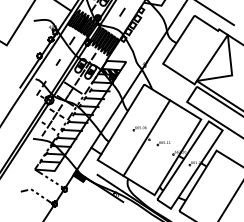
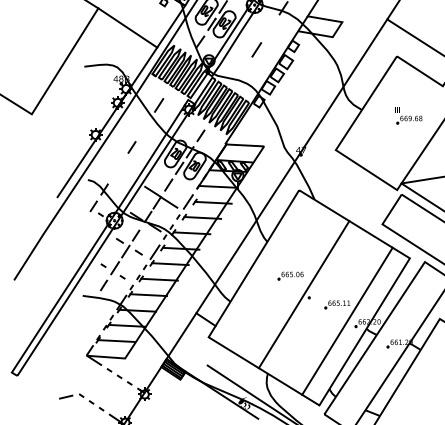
part: (200, 46) -> (408, 116), added
line: (168, 151) -> (346, 320), added

